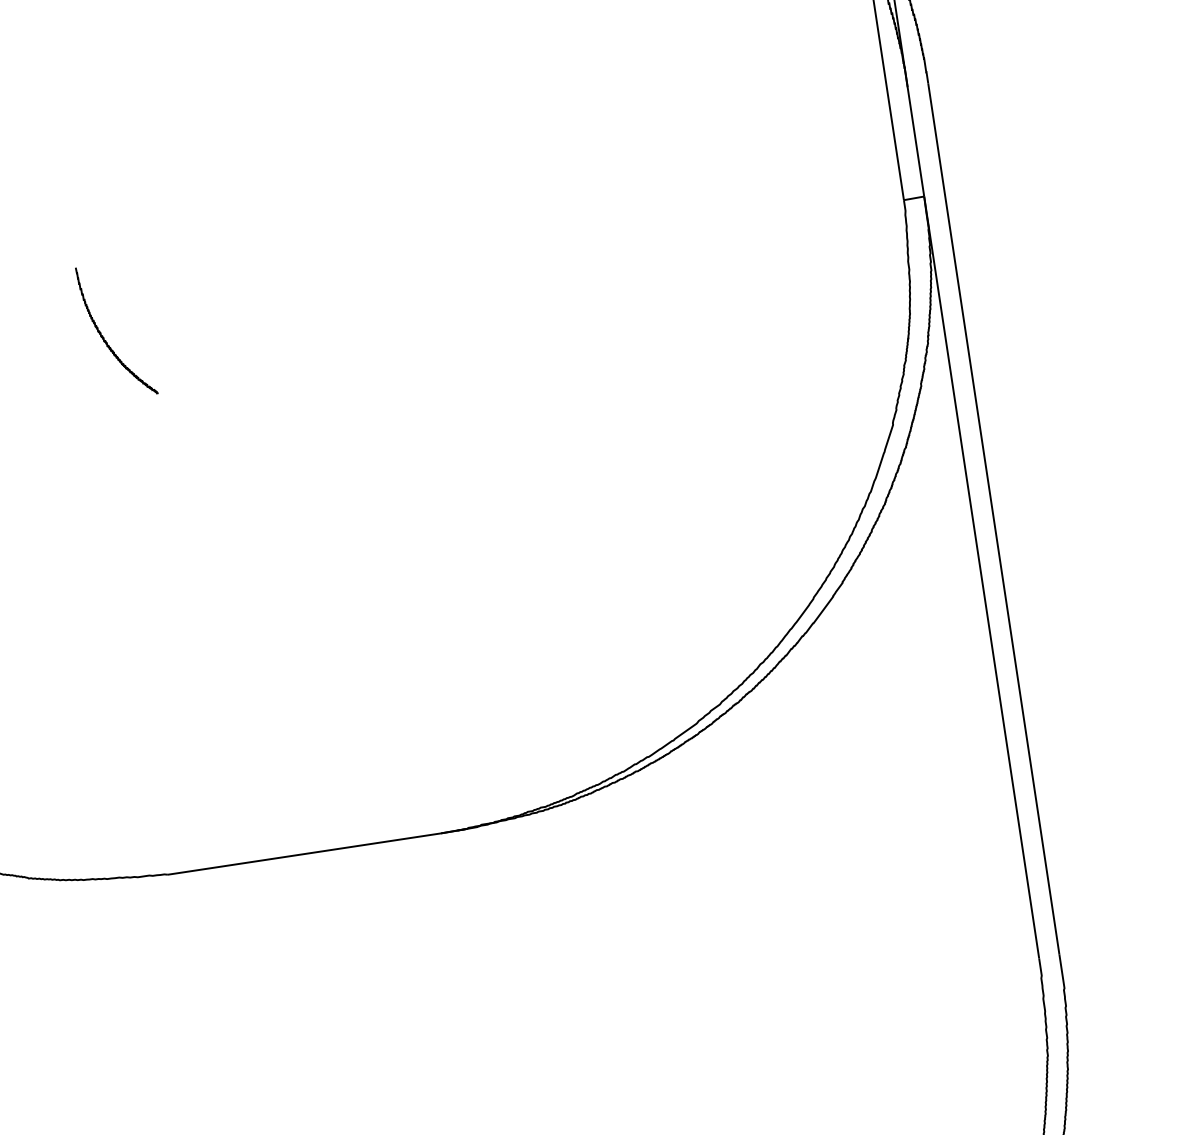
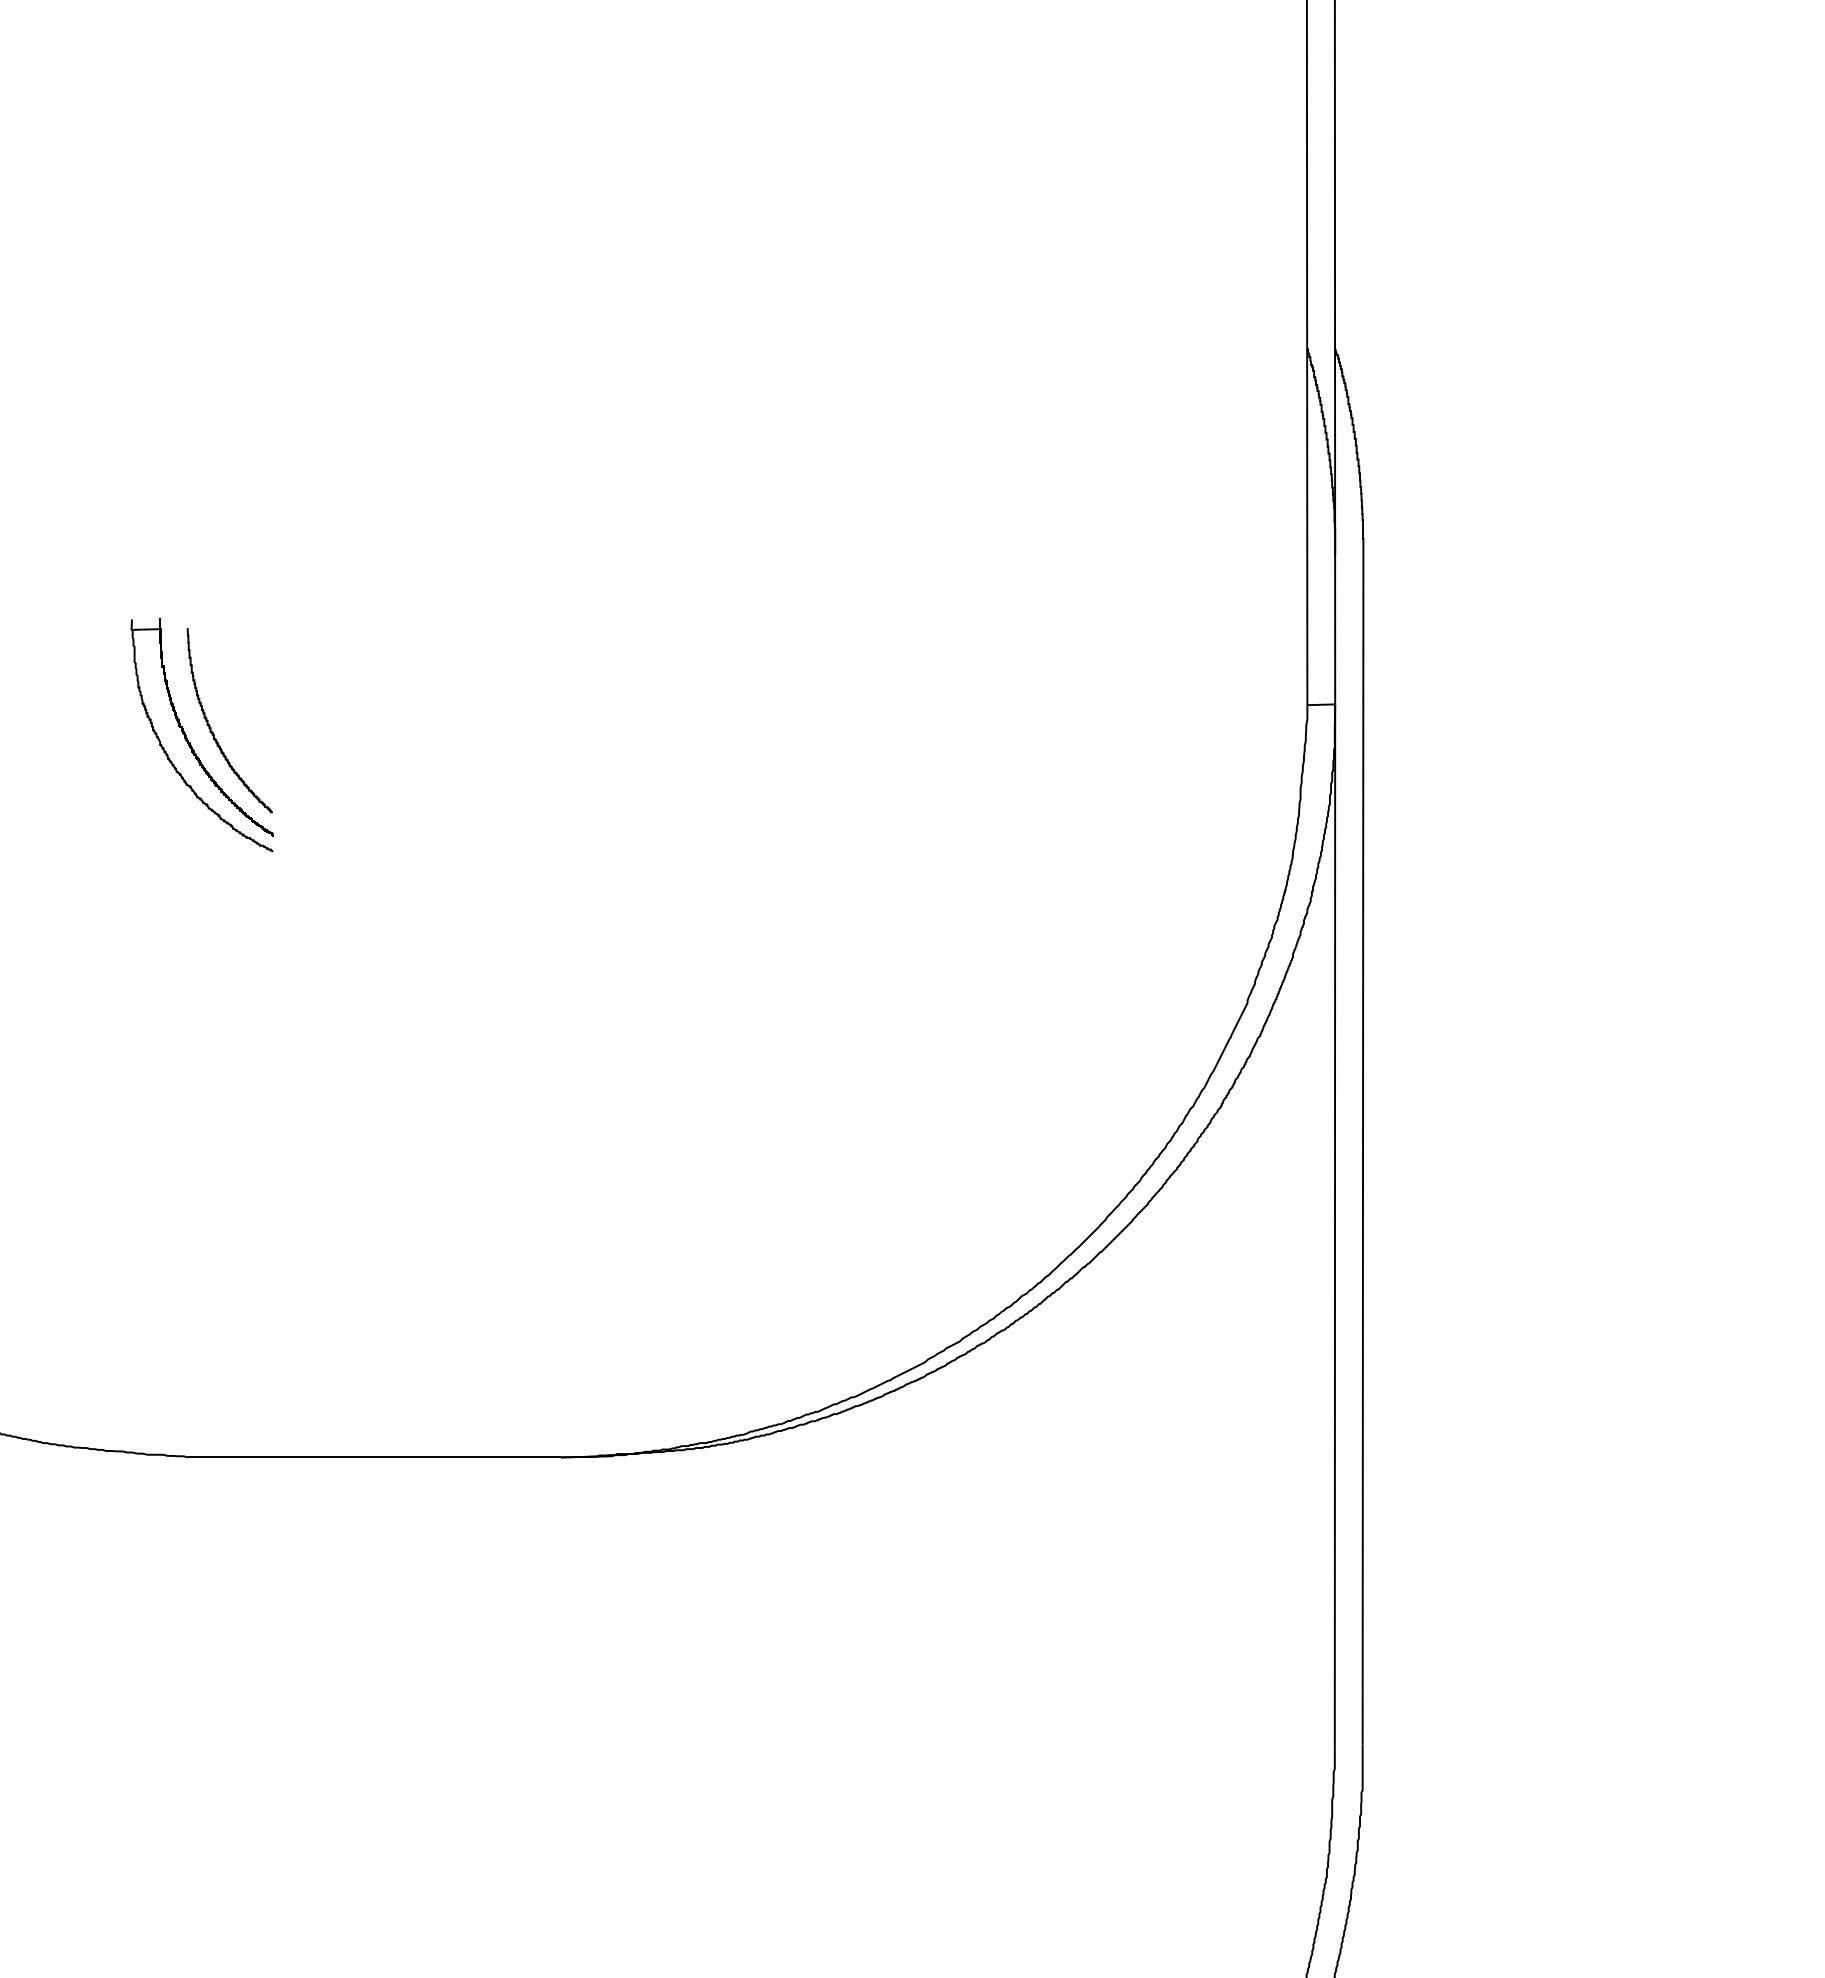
part: (90, 351) -> (190, 742), added

